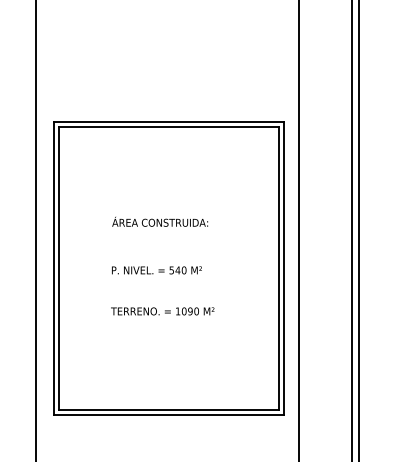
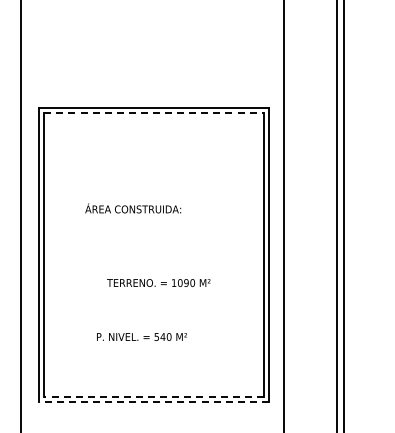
line: (169, 126) -> (154, 113), solid -> dashed
text: (159, 221) -> (132, 208), moved
text: (156, 270) -> (141, 337), moved
text: (162, 311) -> (158, 283), moved
line: (169, 409) -> (154, 396), solid -> dashed
line: (169, 415) -> (154, 402), solid -> dashed

